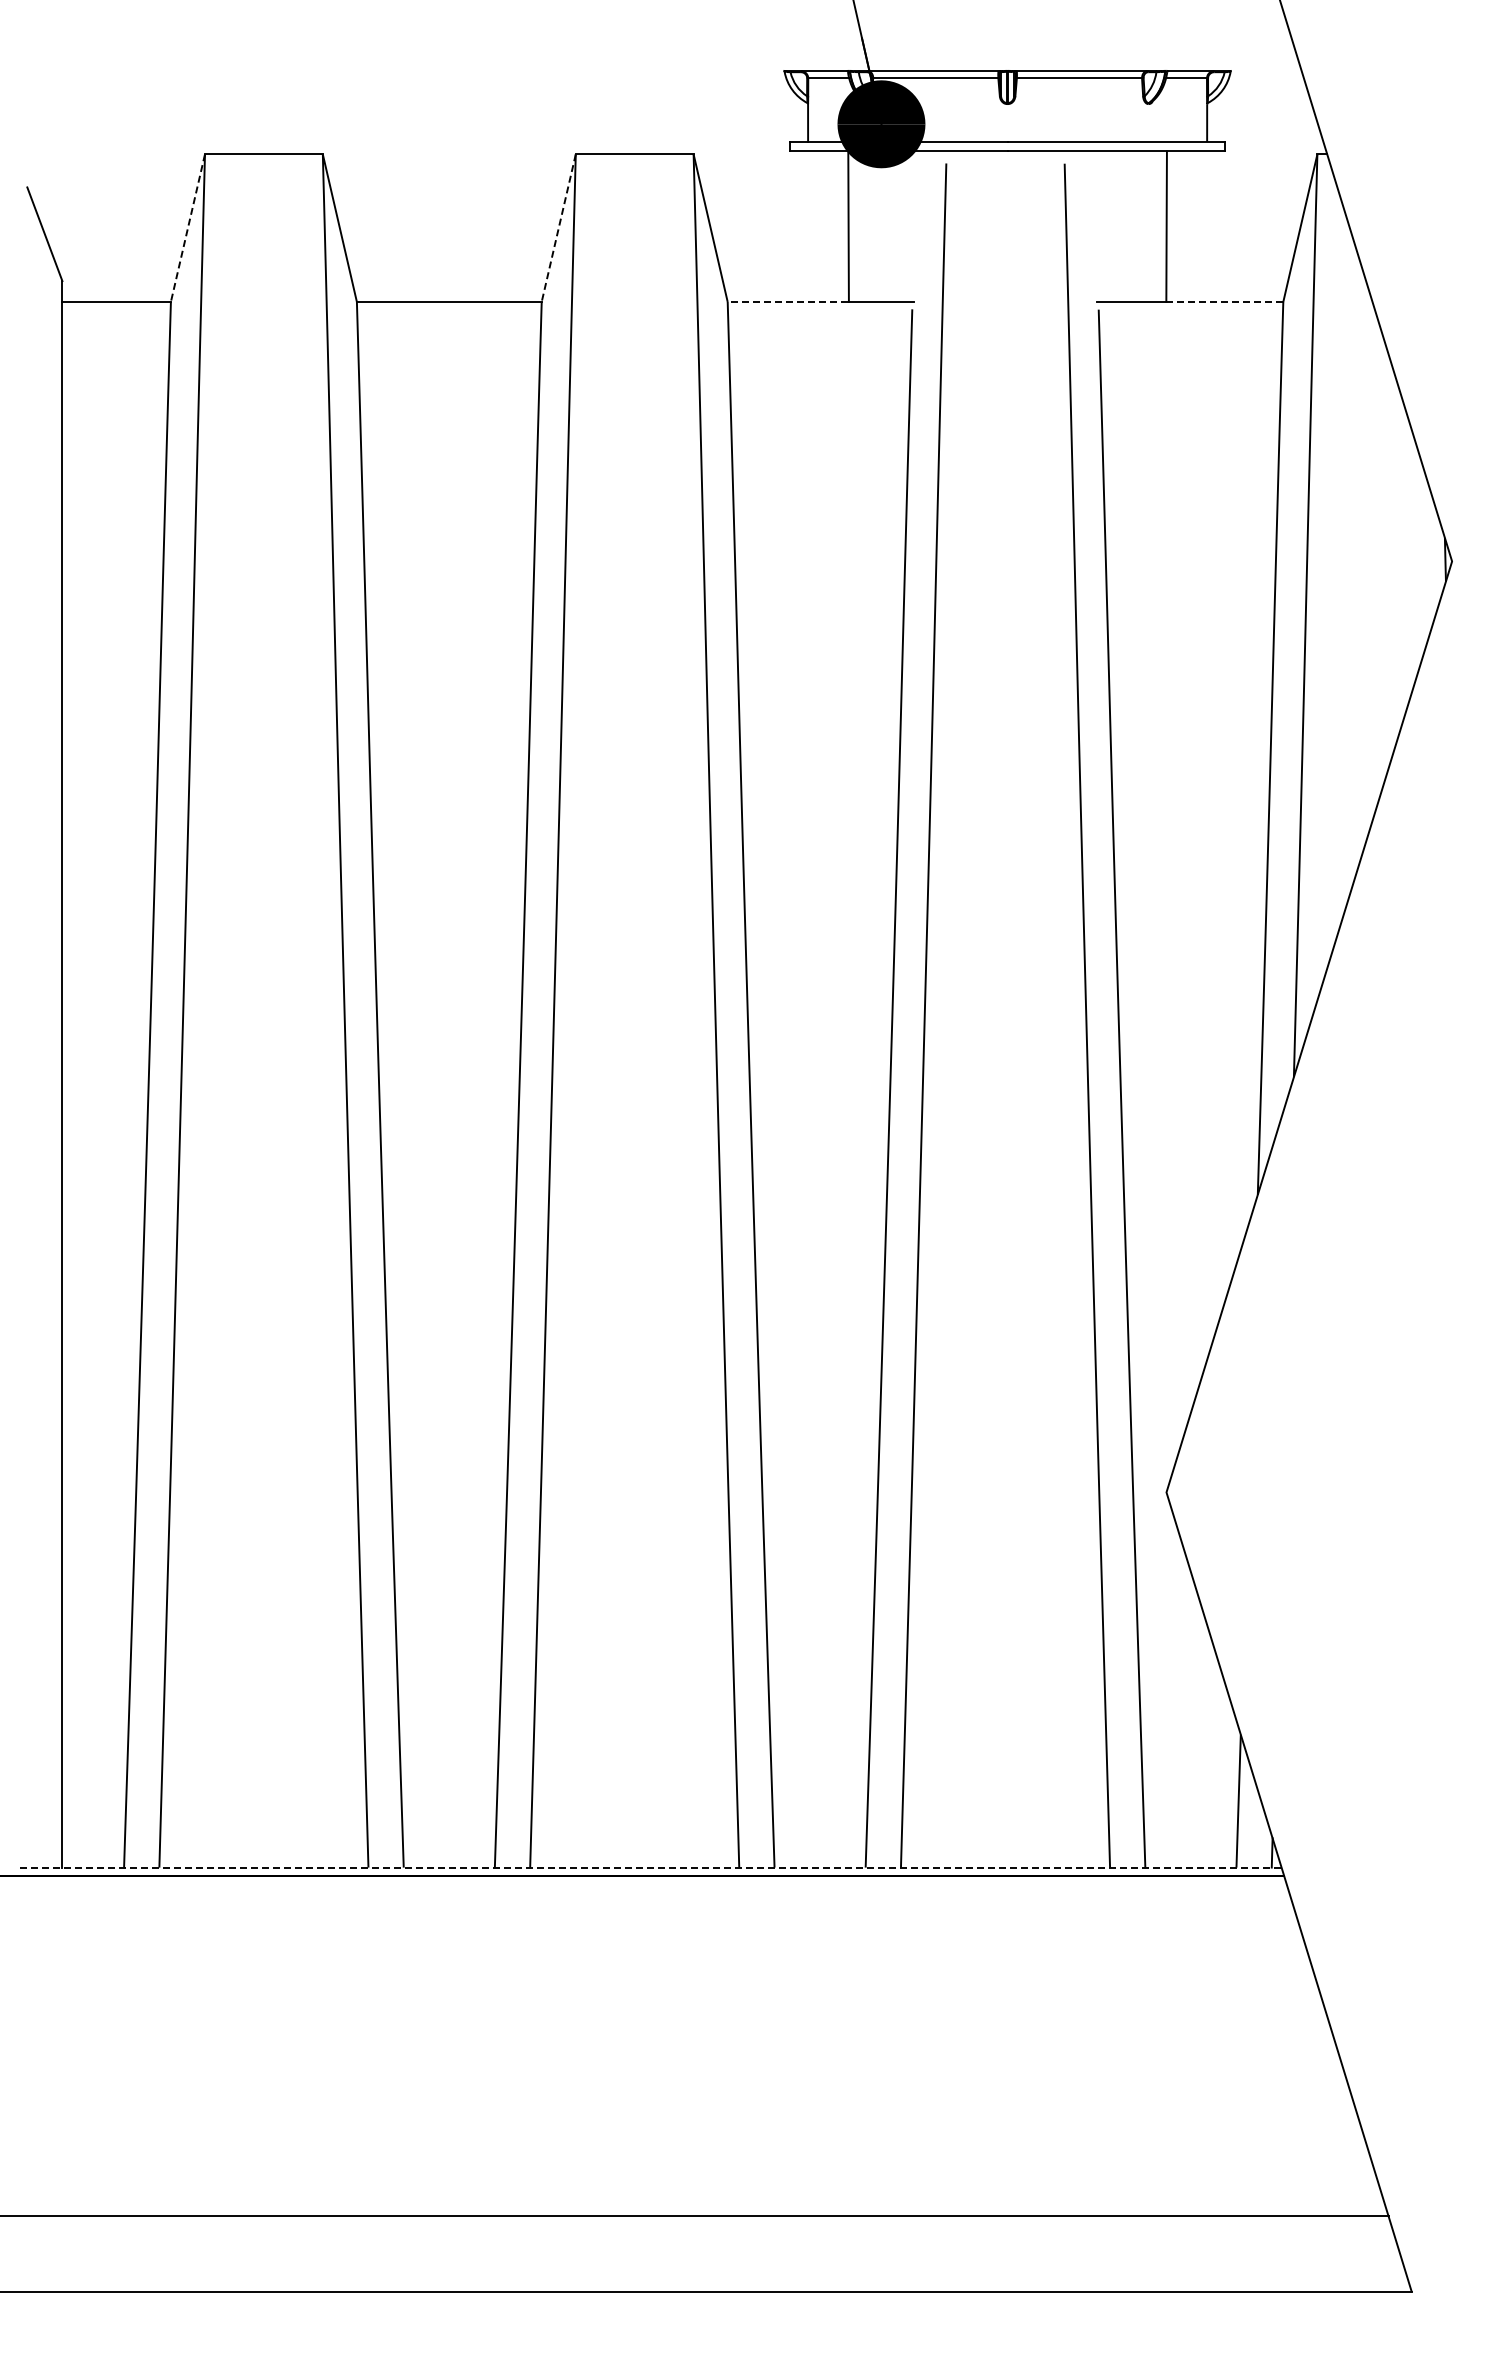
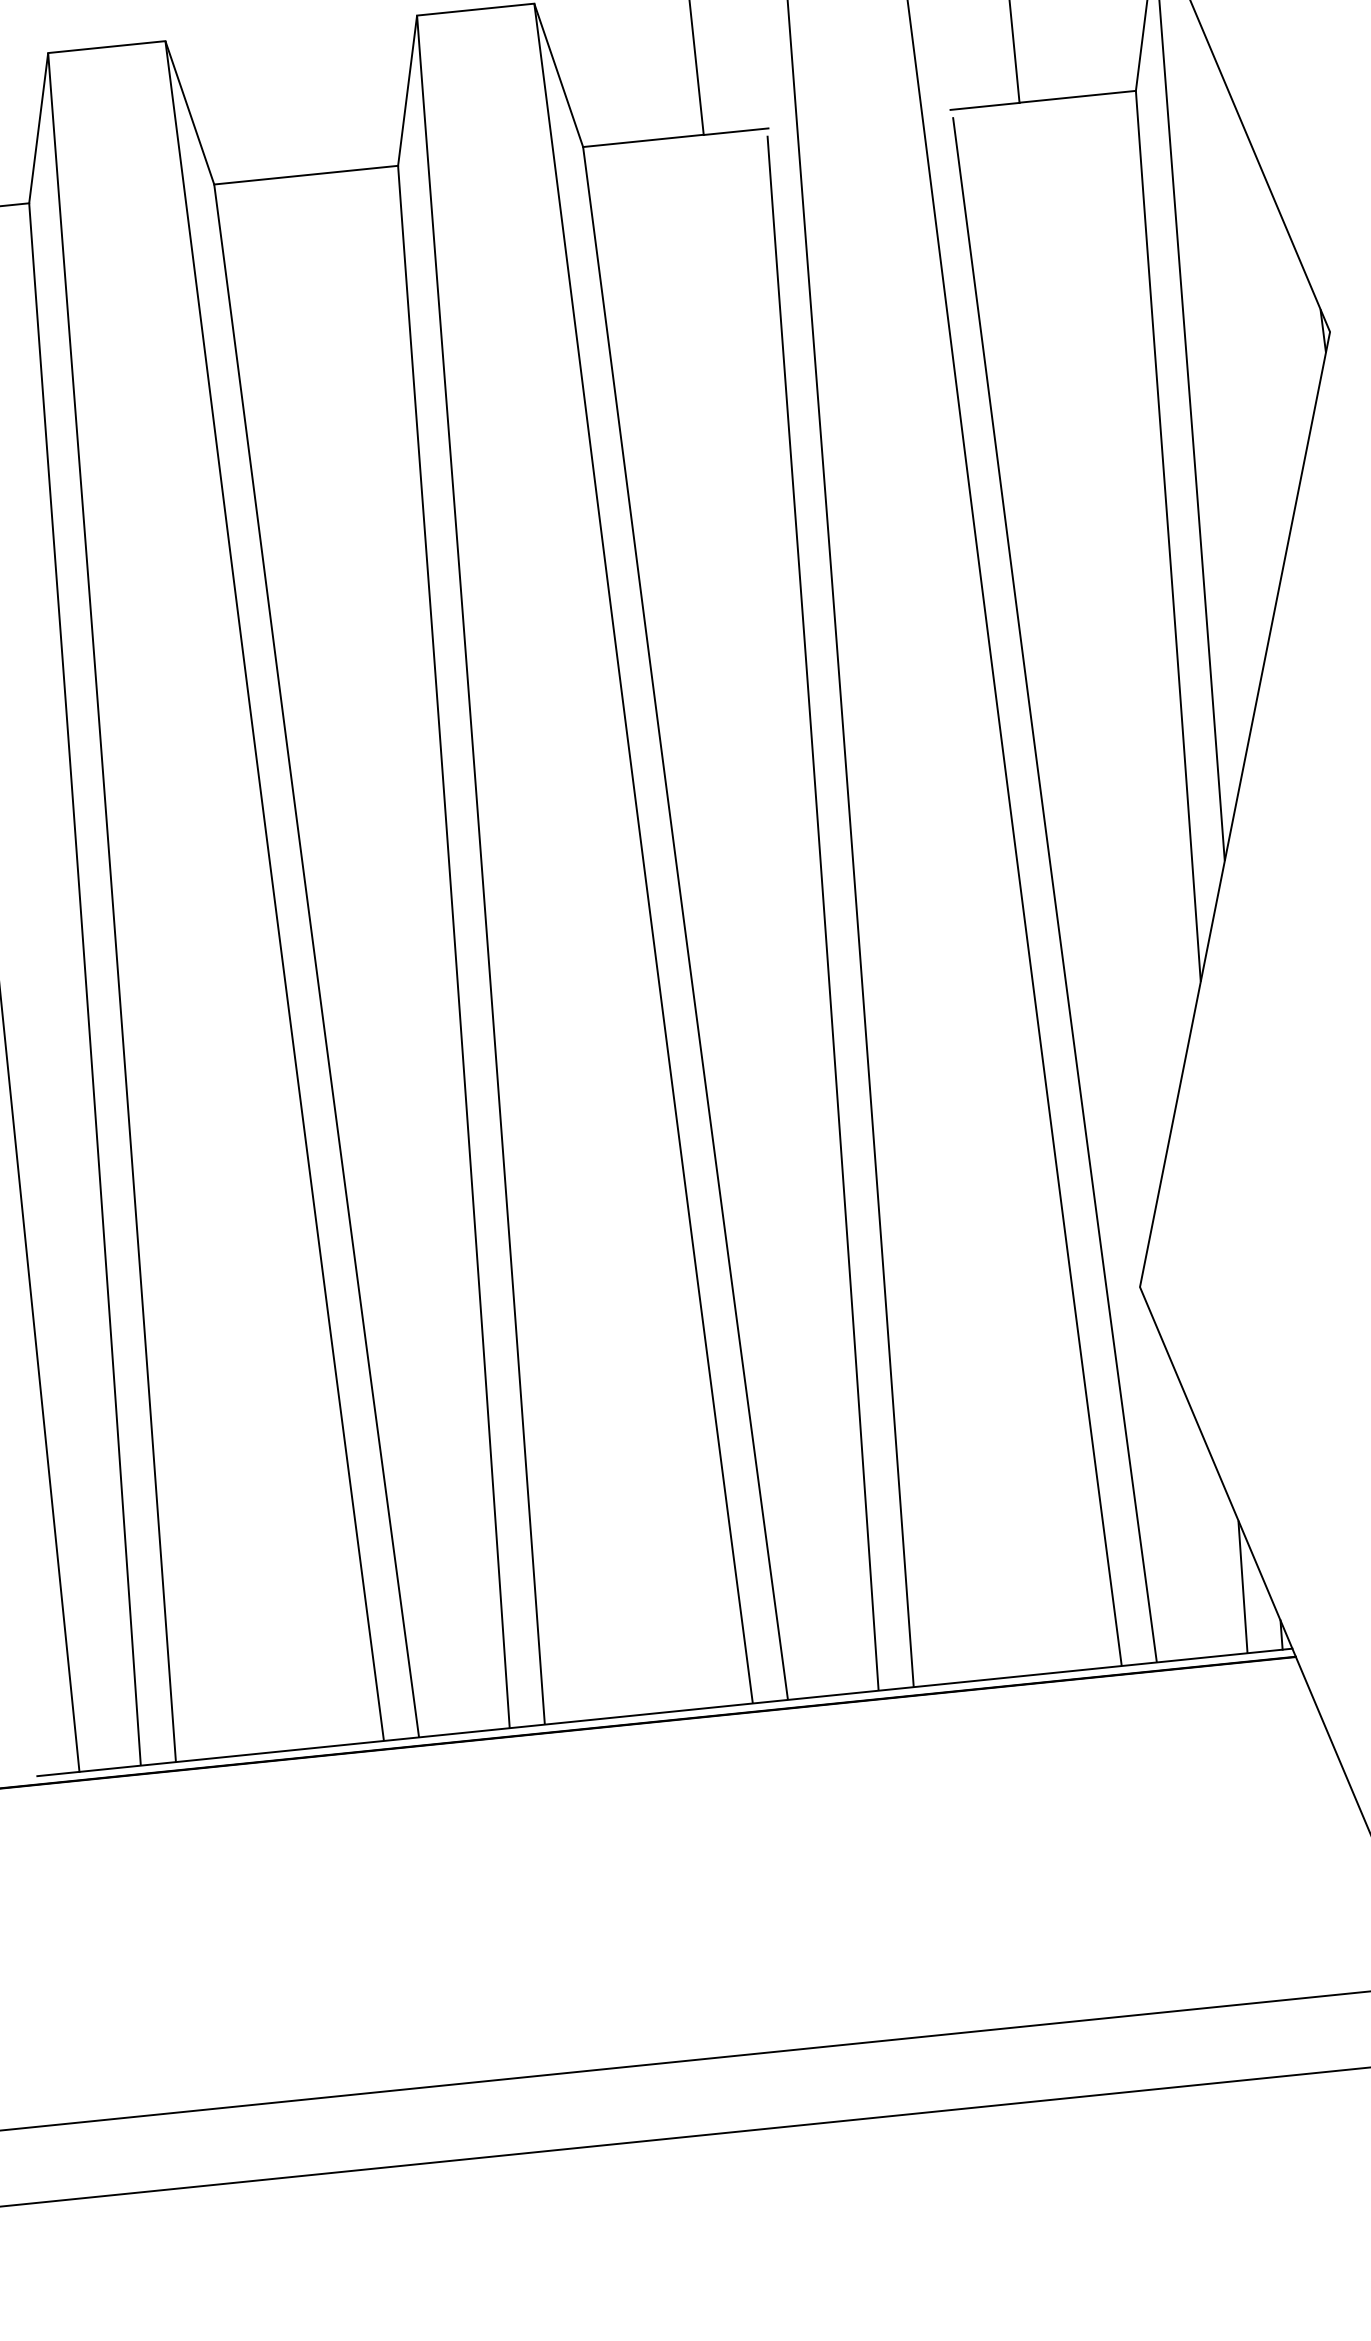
line: (187, 228) -> (38, 128), dashed -> solid
line: (558, 228) -> (407, 91), dashed -> solid
line: (787, 301) -> (642, 140), dashed -> solid
line: (1224, 301) -> (1077, 96), dashed -> solid
line: (650, 1867) -> (664, 1712), dashed -> solid

